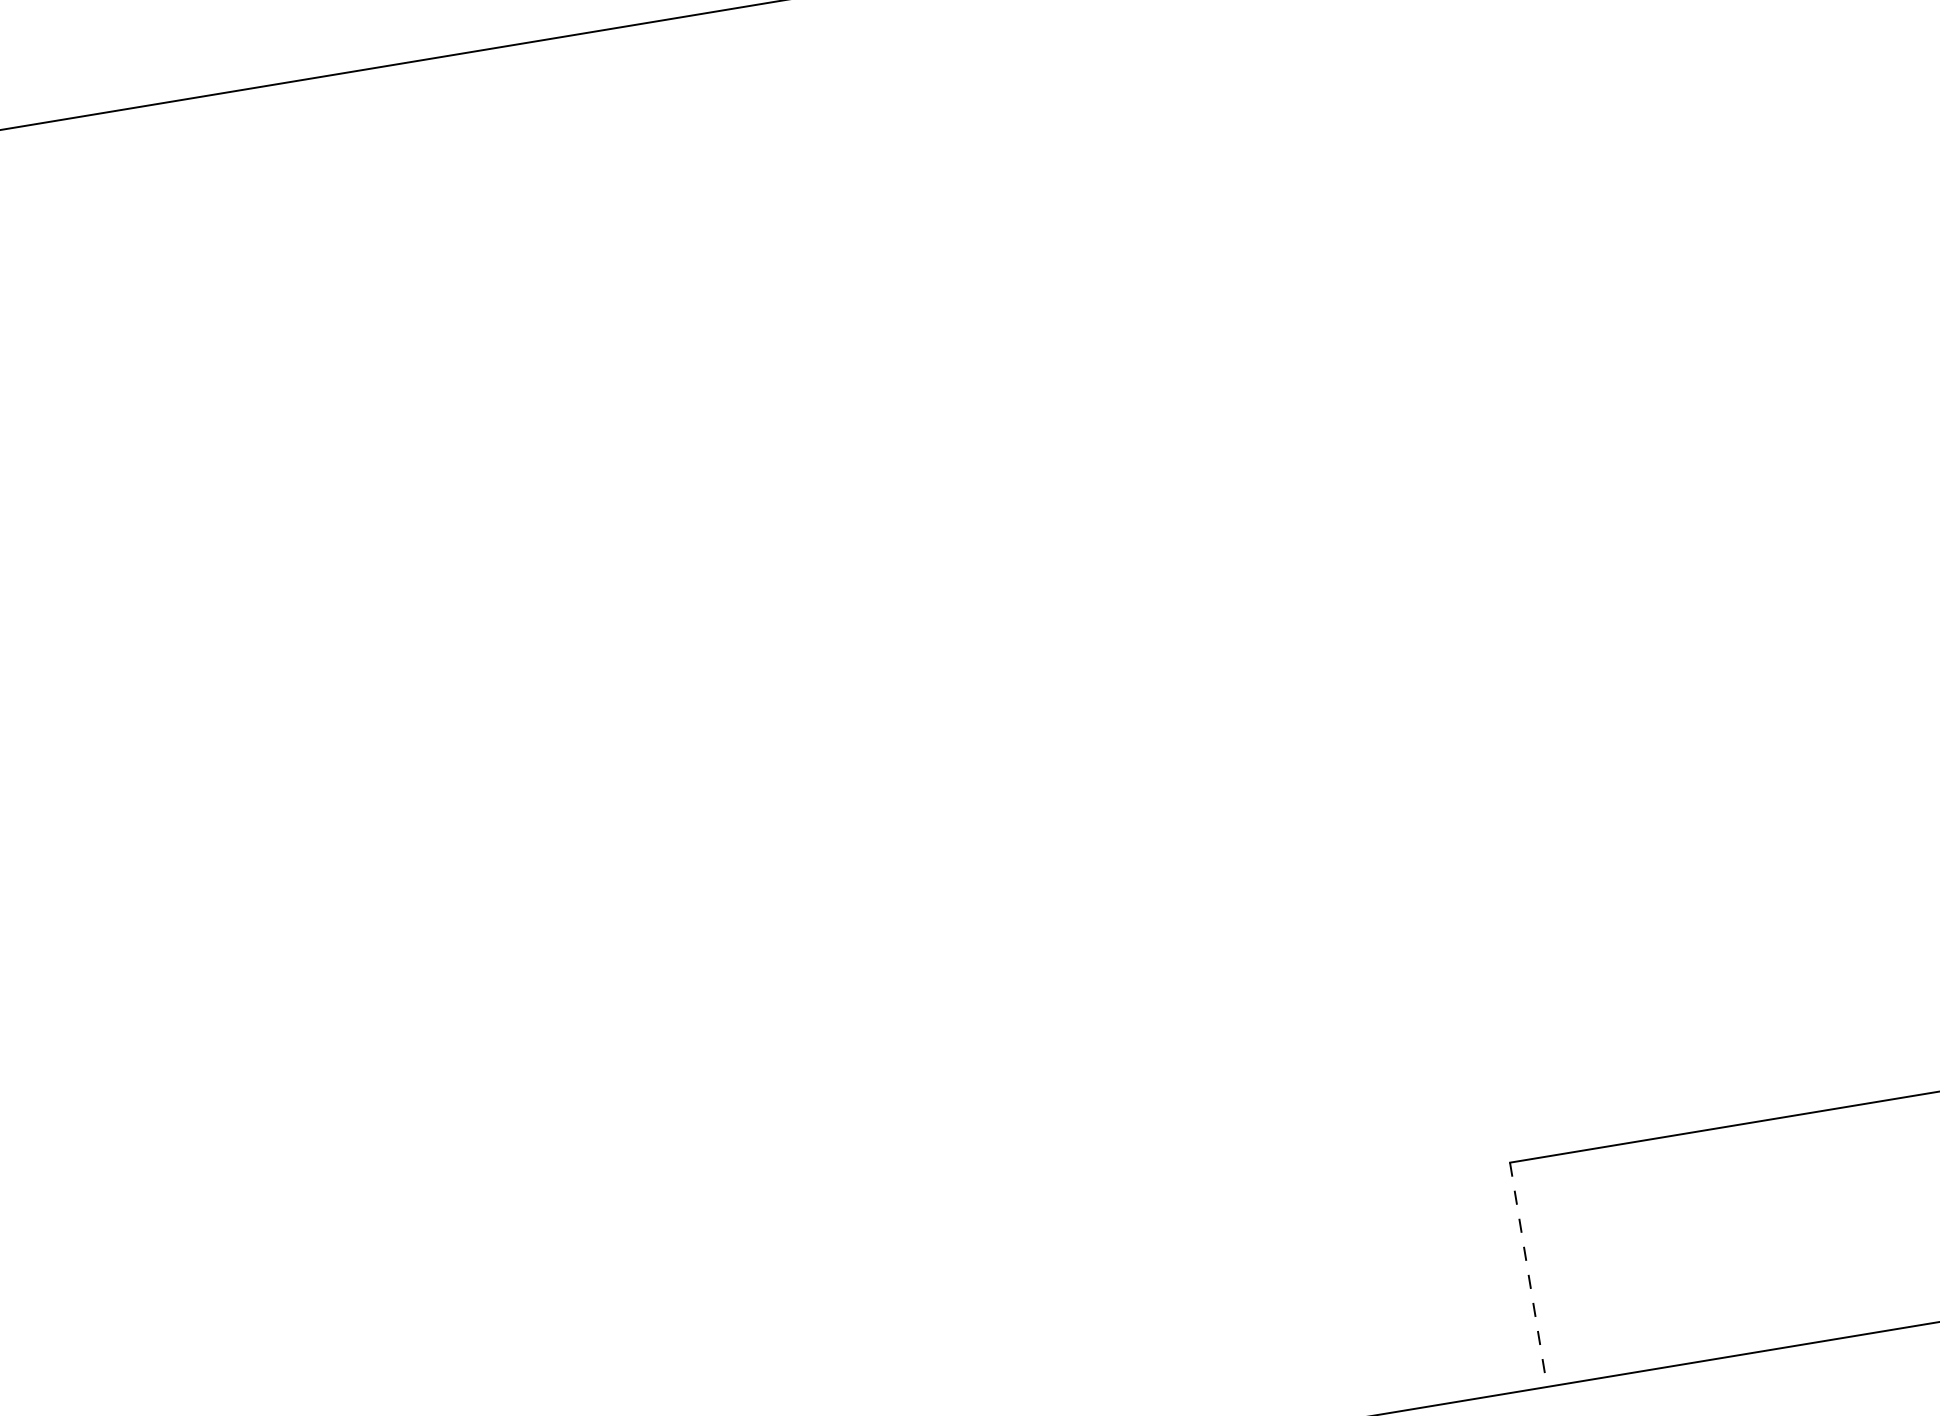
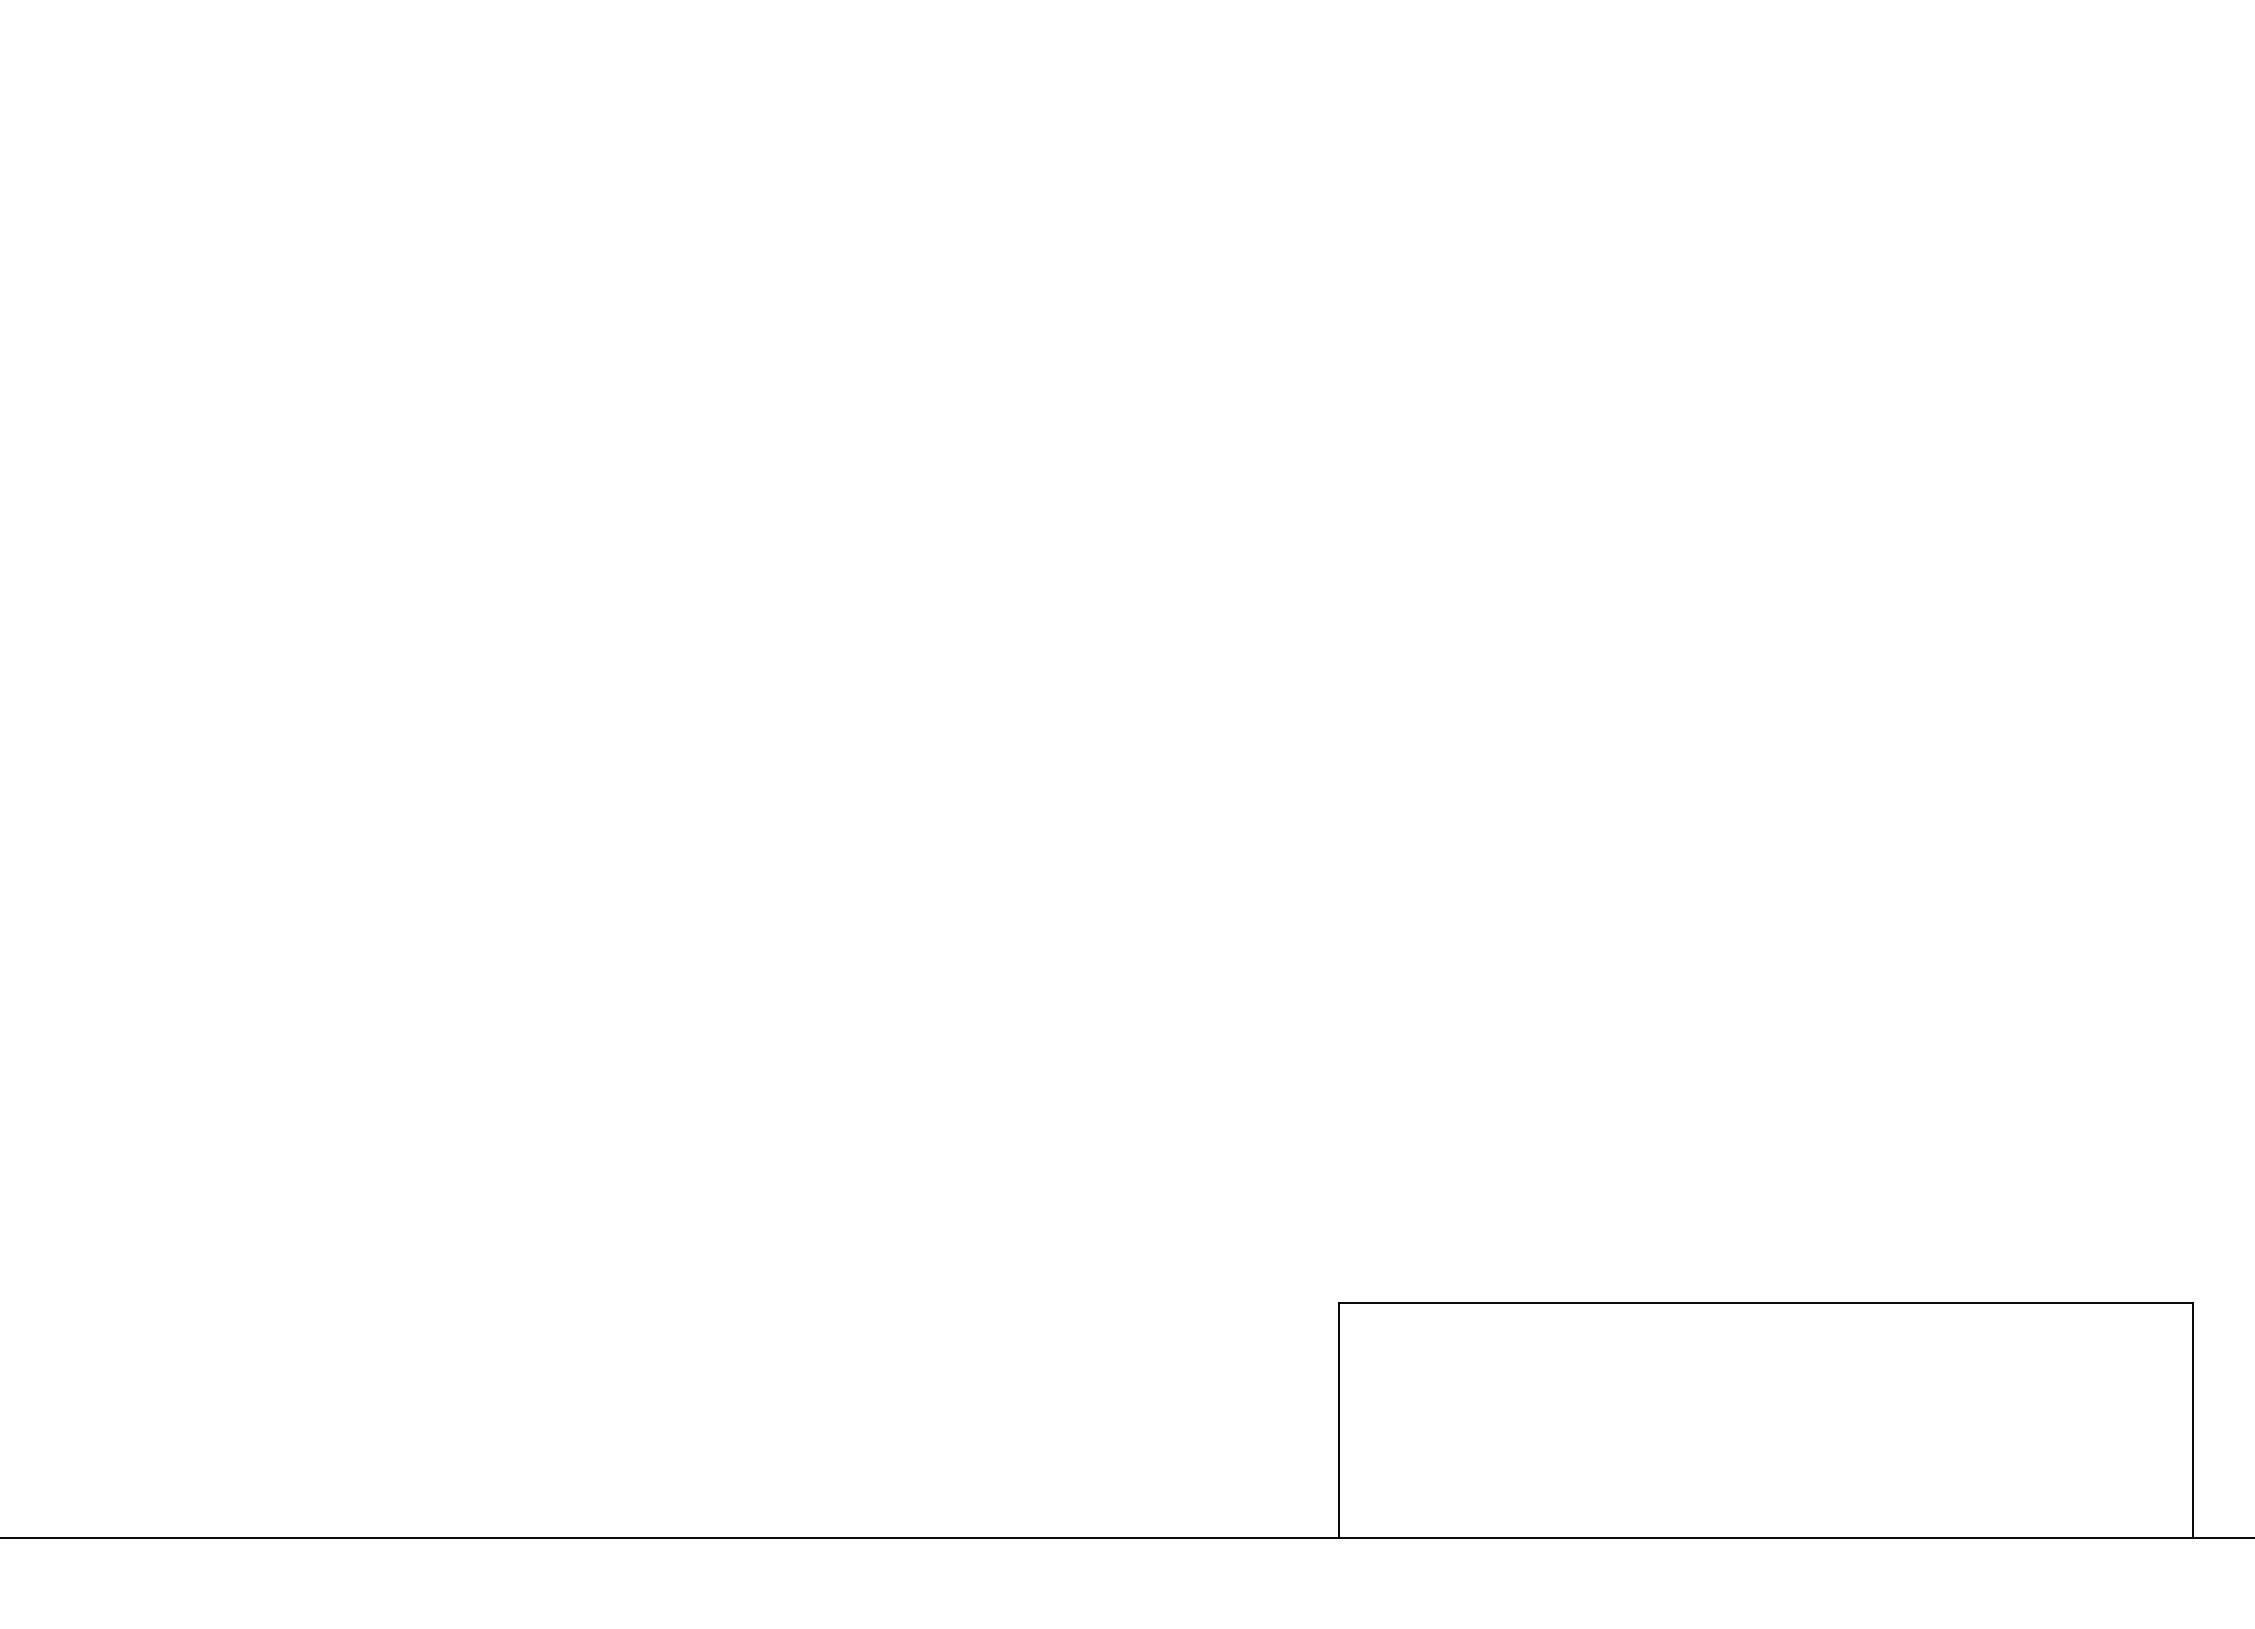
line: (1528, 1274) -> (1339, 1420), dashed -> solid

